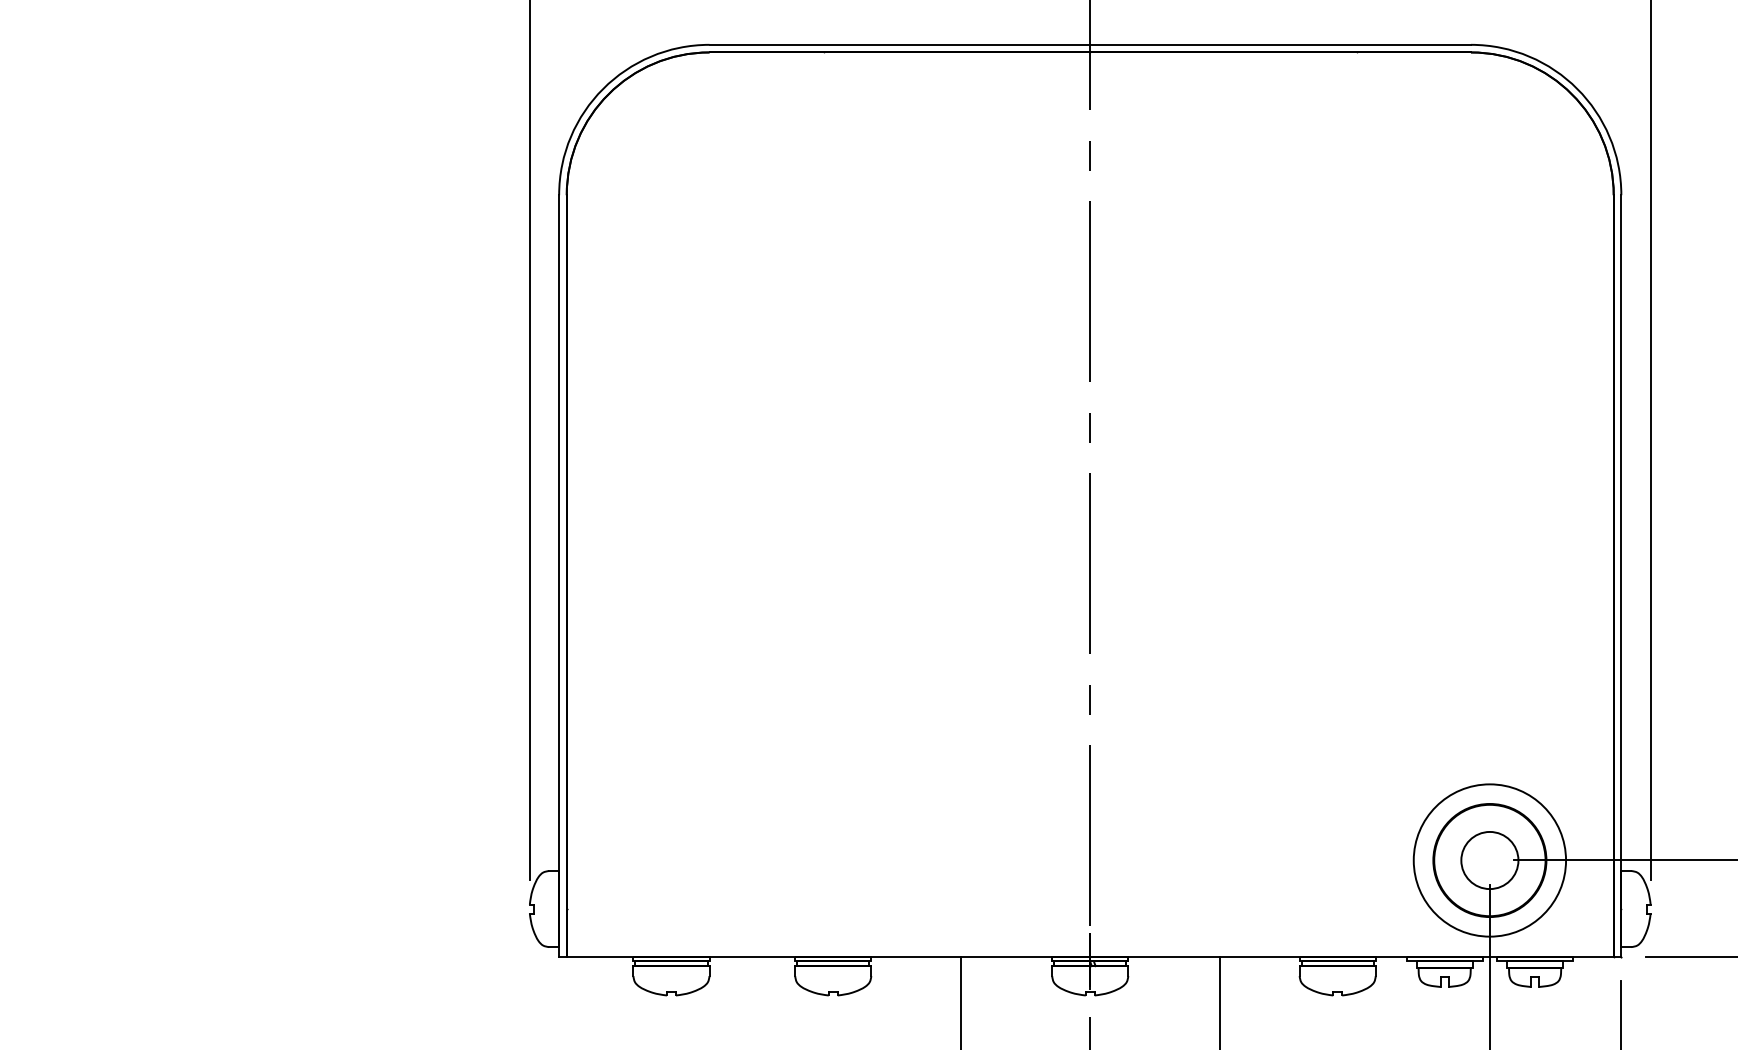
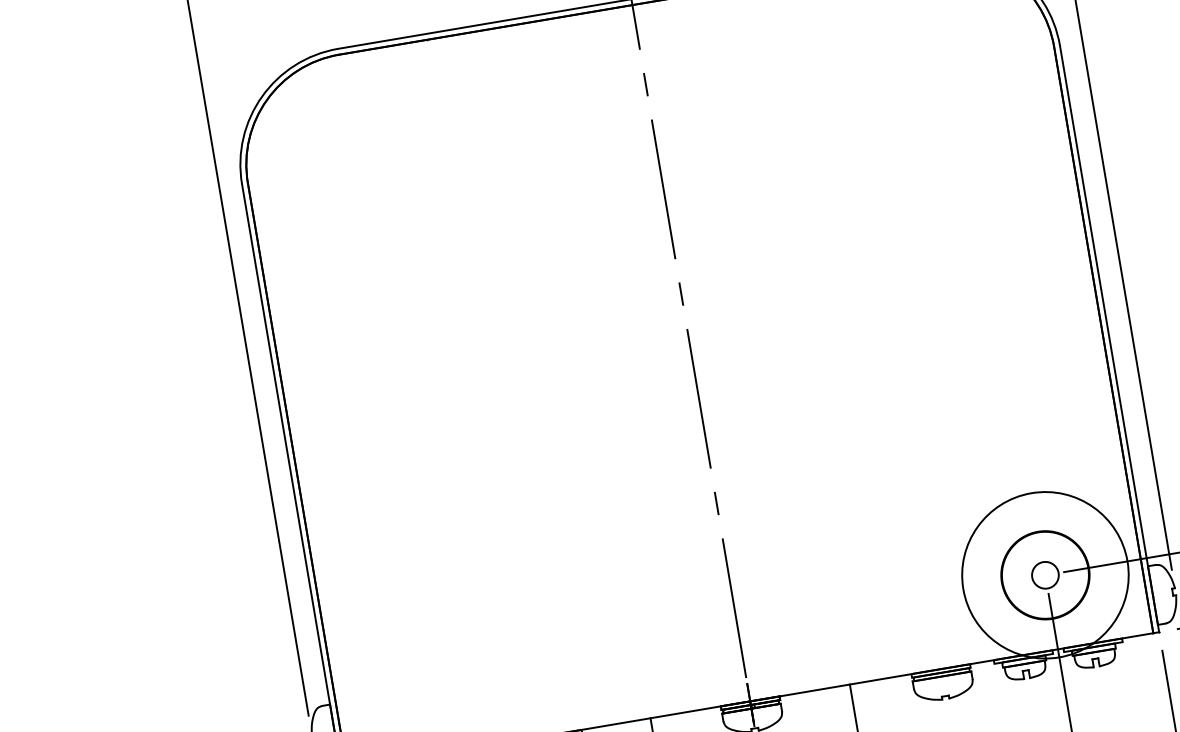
circle: (1489, 860) -> (1045, 575), size x0.6
circle: (1489, 860) -> (1045, 575), size x1.4

